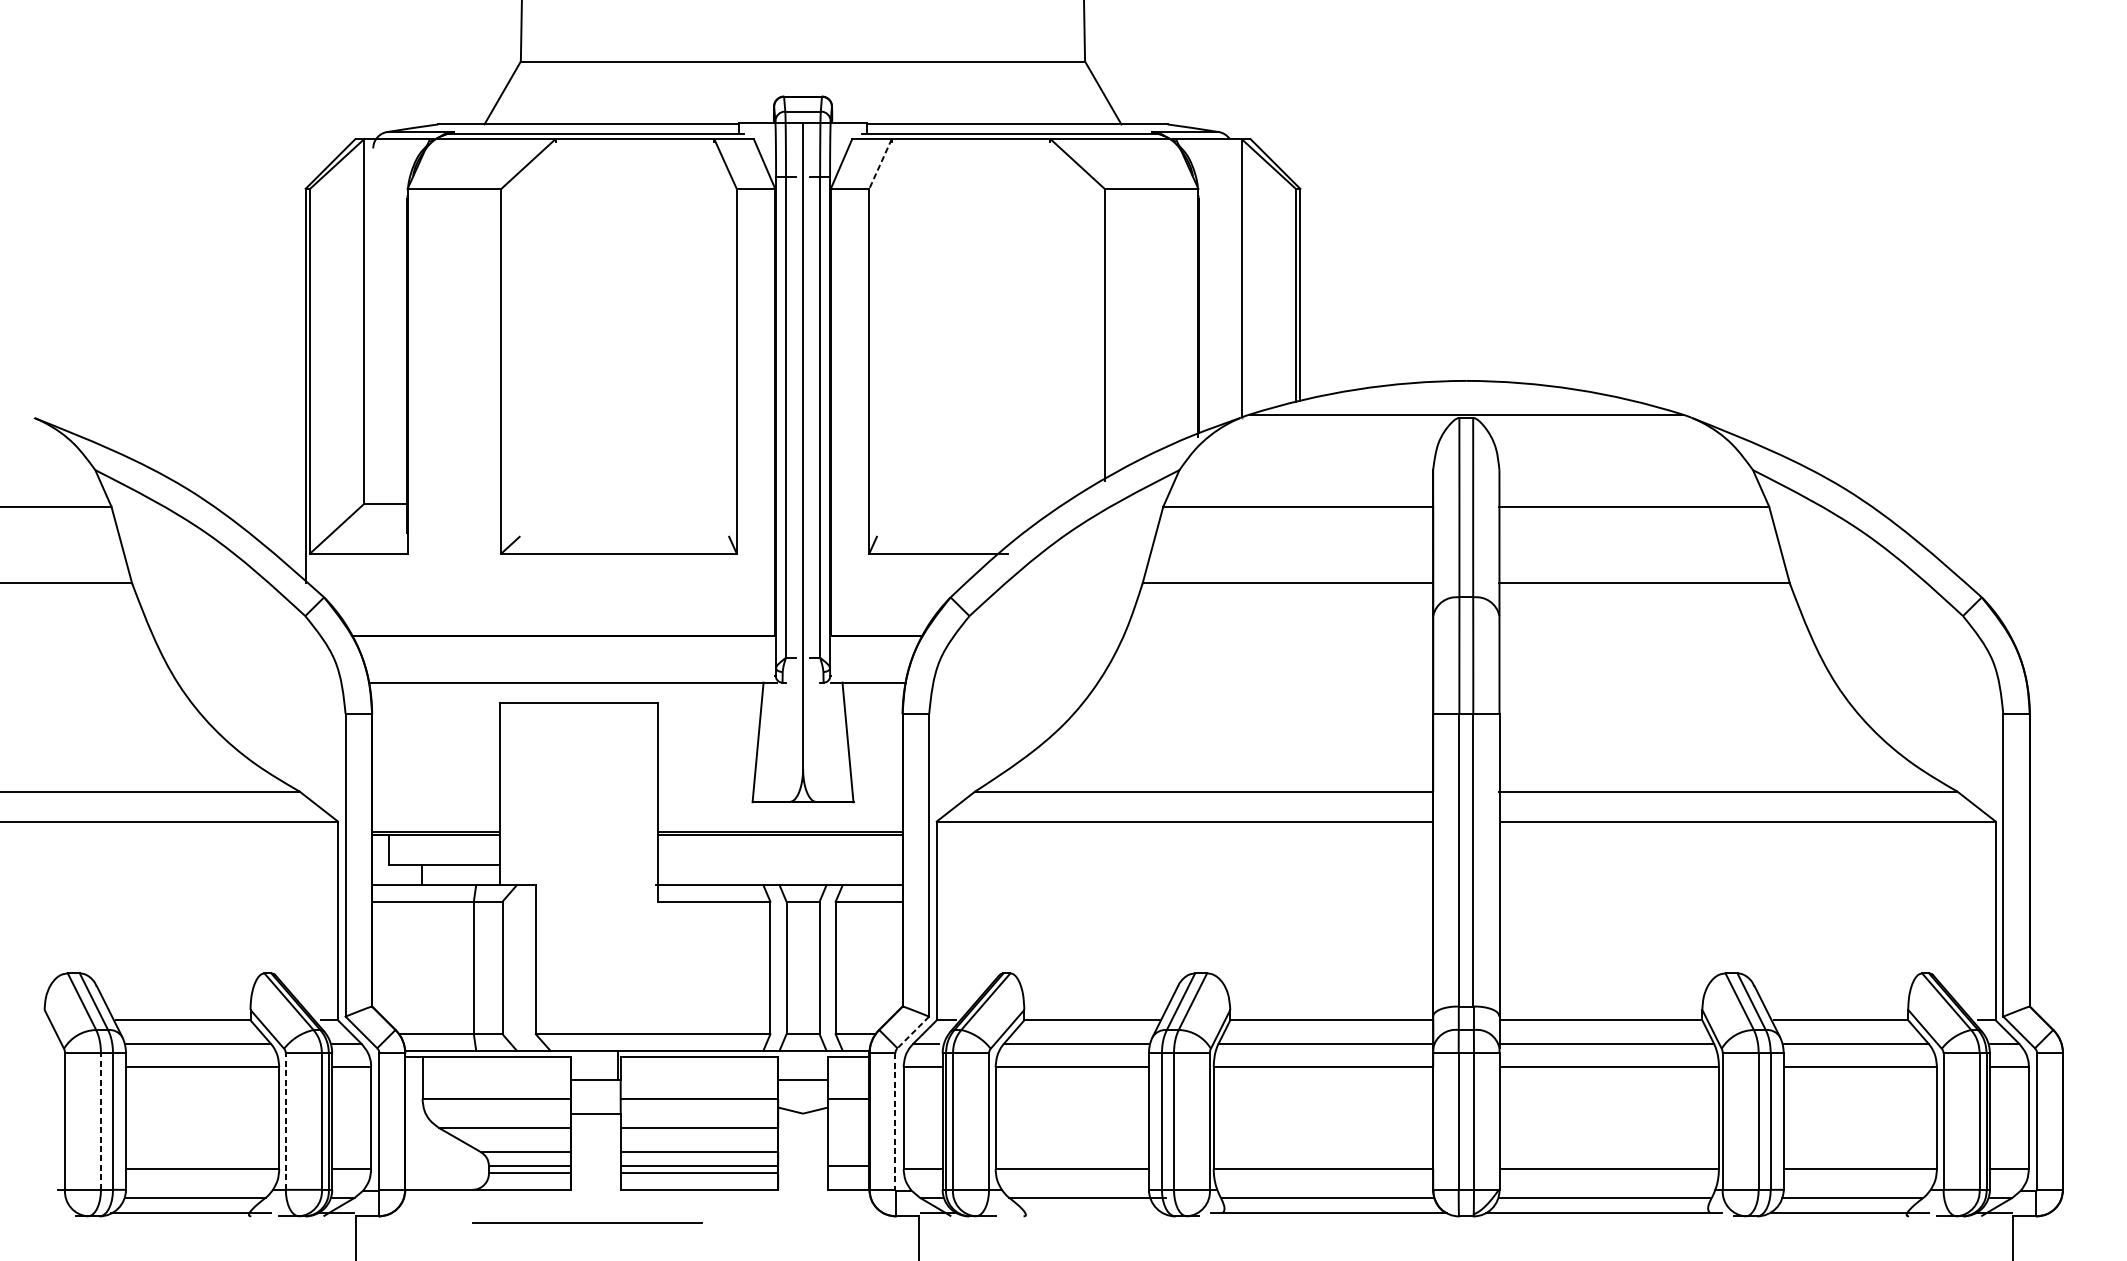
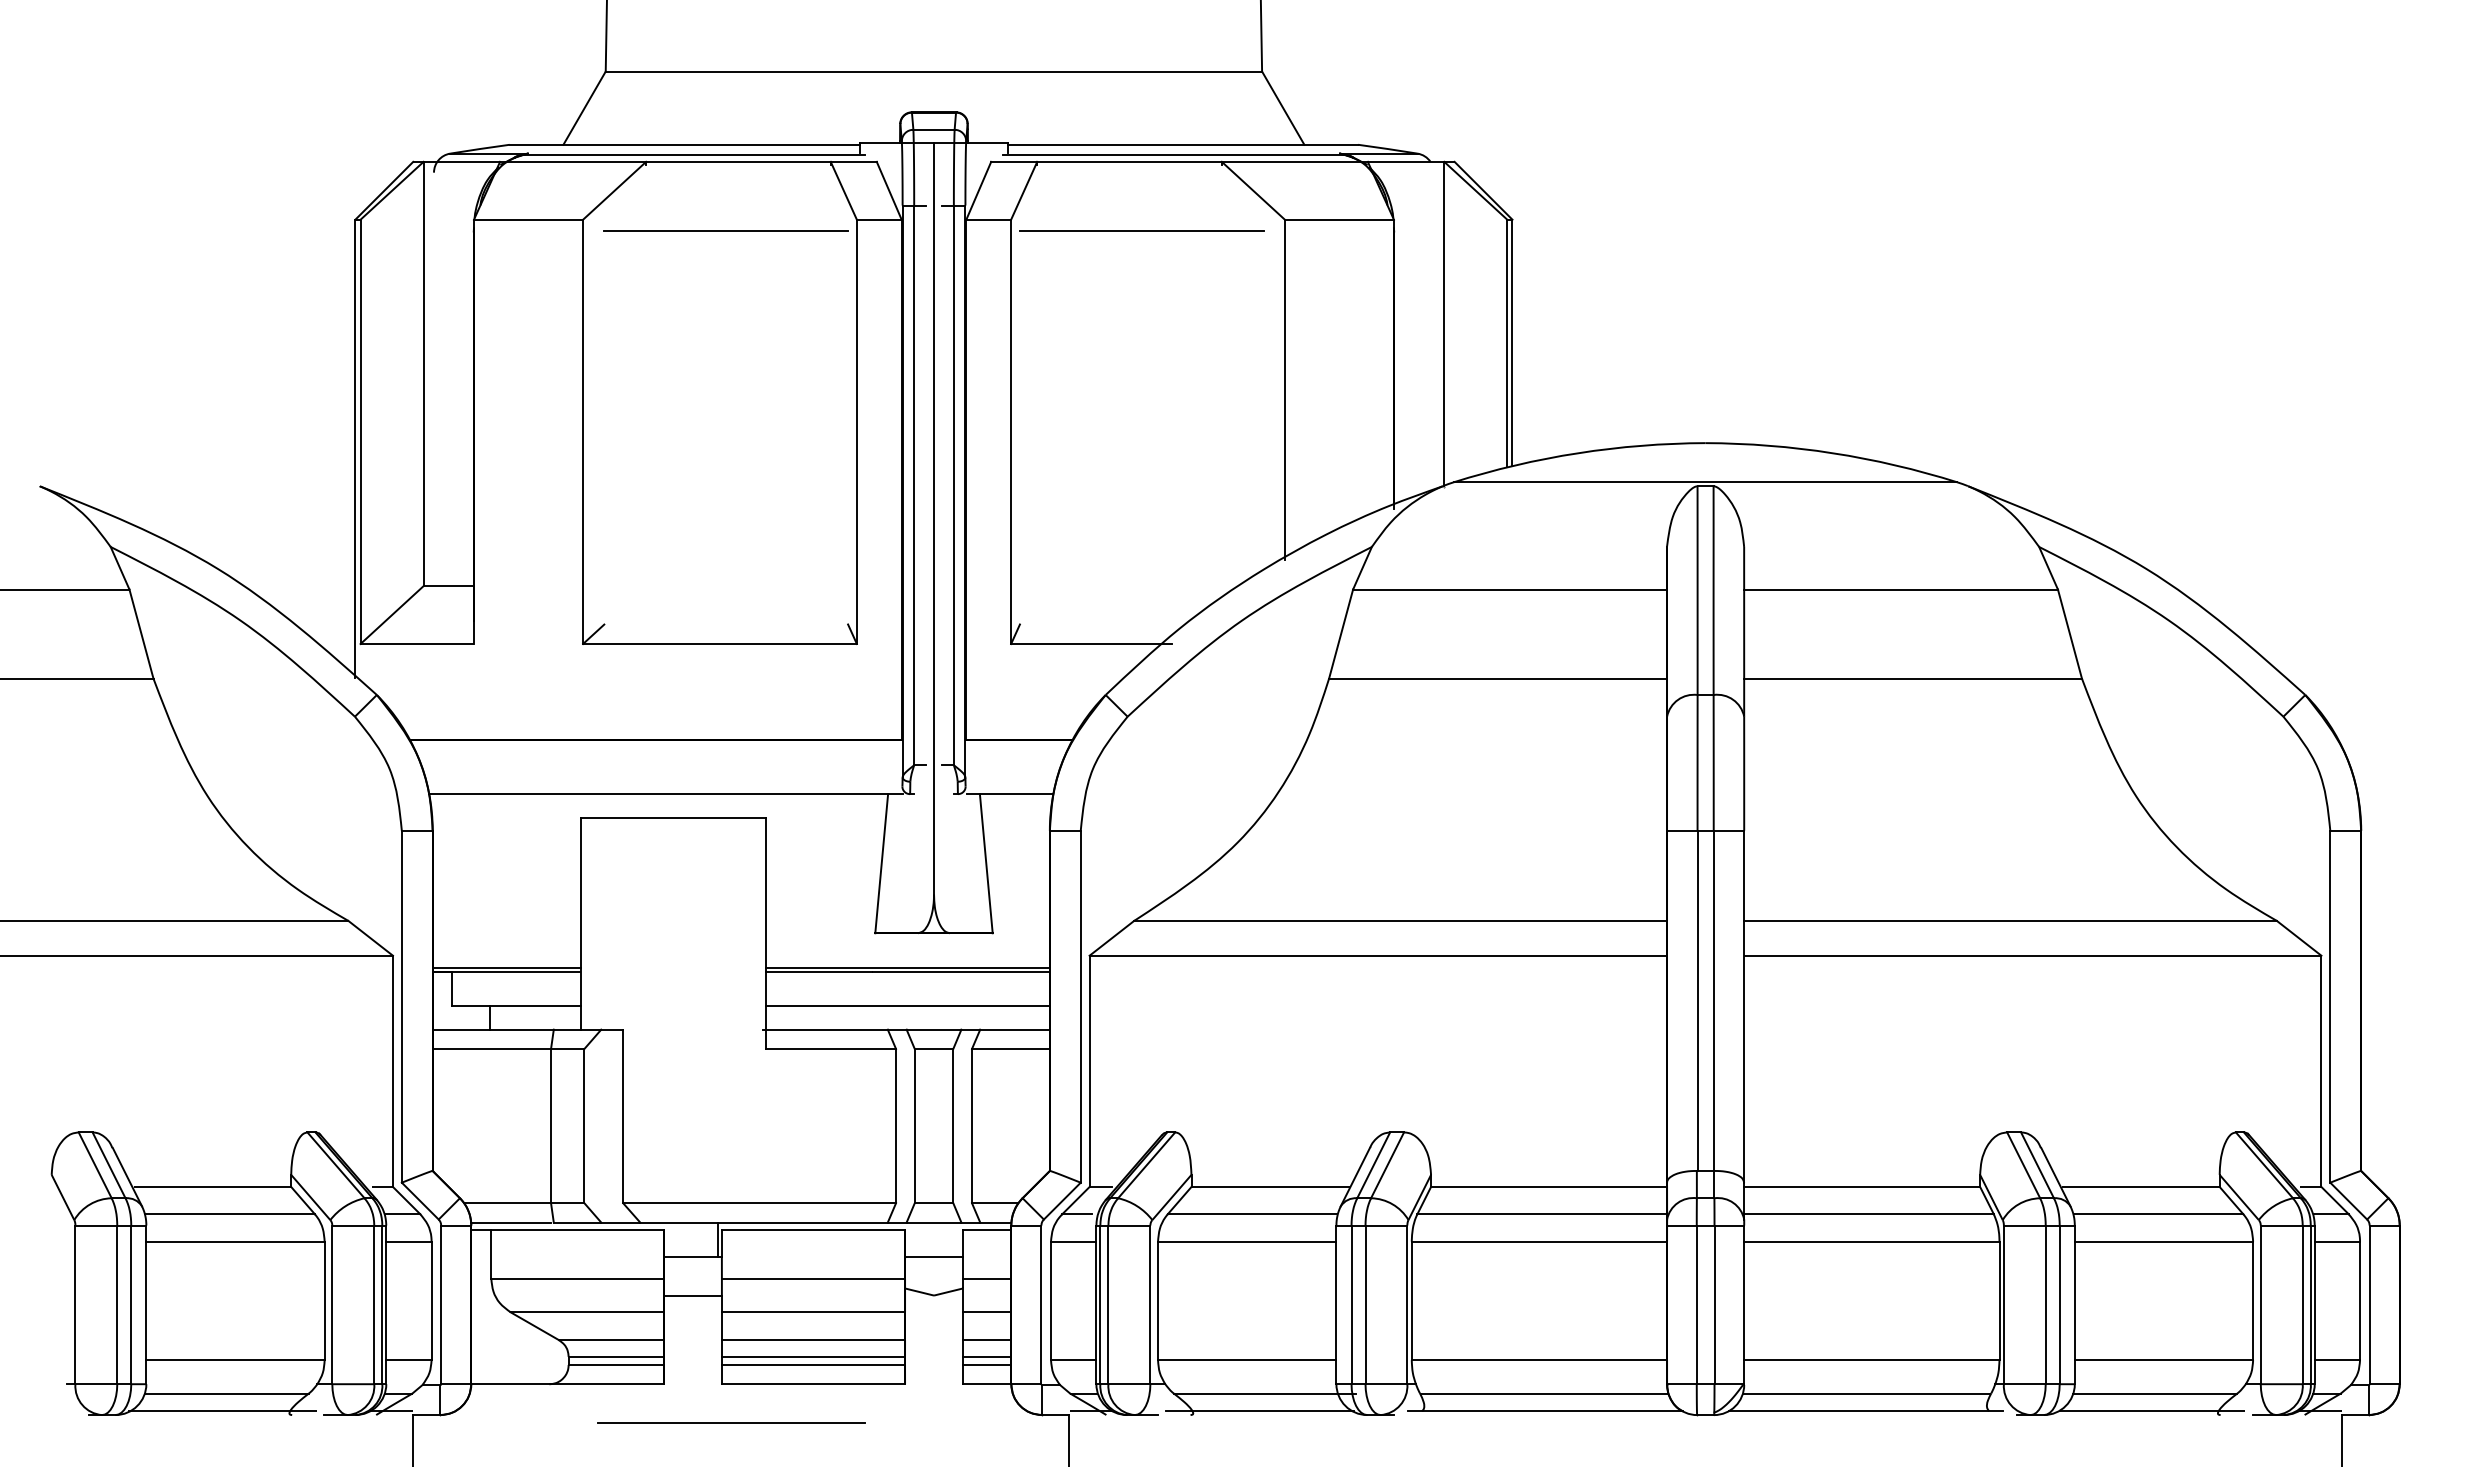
line: (880, 163) -> (1024, 190), dashed -> solid
line: (624, 198) -> (726, 231), added
line: (981, 198) -> (1141, 231), added
line: (780, 865) -> (907, 1006), added
line: (912, 1032) -> (1061, 1201), dashed -> solid
line: (101, 1121) -> (117, 1304), dashed -> solid
line: (285, 1121) -> (332, 1304), dashed -> solid
line: (895, 1122) -> (1041, 1305), dashed -> solid
line: (848, 1128) -> (986, 1312), added
line: (848, 1152) -> (986, 1340), added
line: (848, 1172) -> (986, 1364), added
line: (1083, 1213) -> (1260, 1411), added
line: (587, 1222) -> (731, 1422), moved

